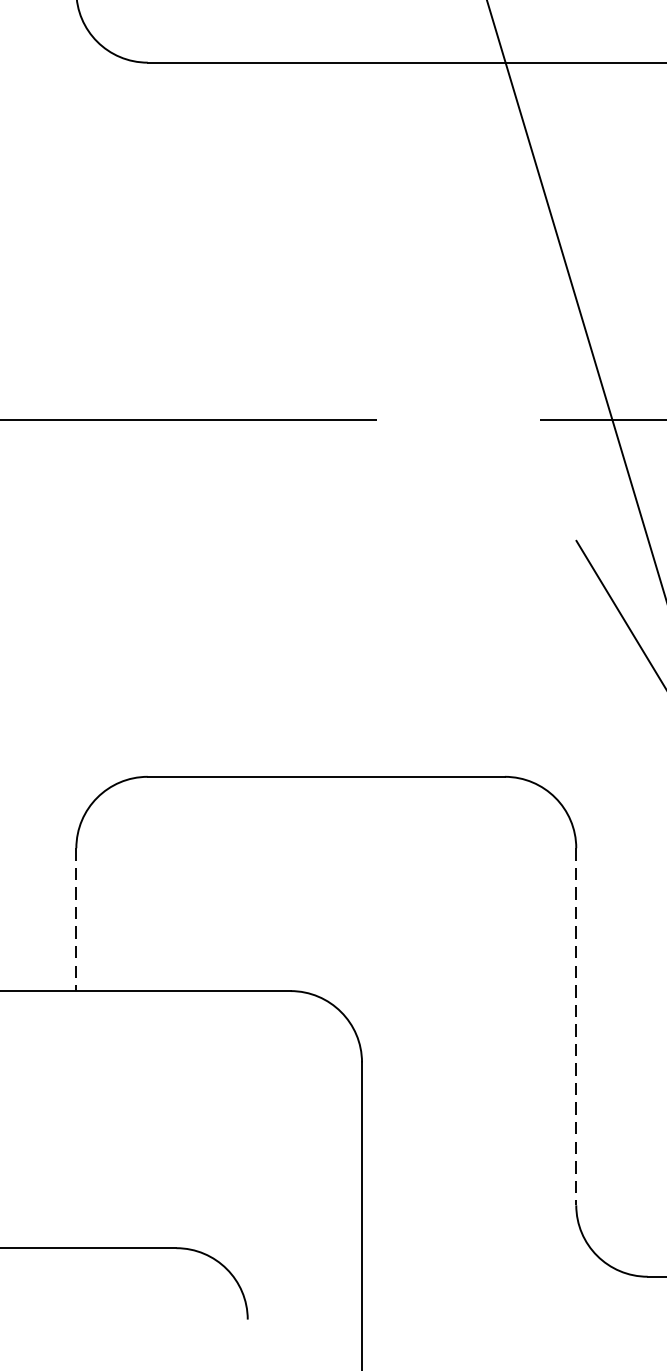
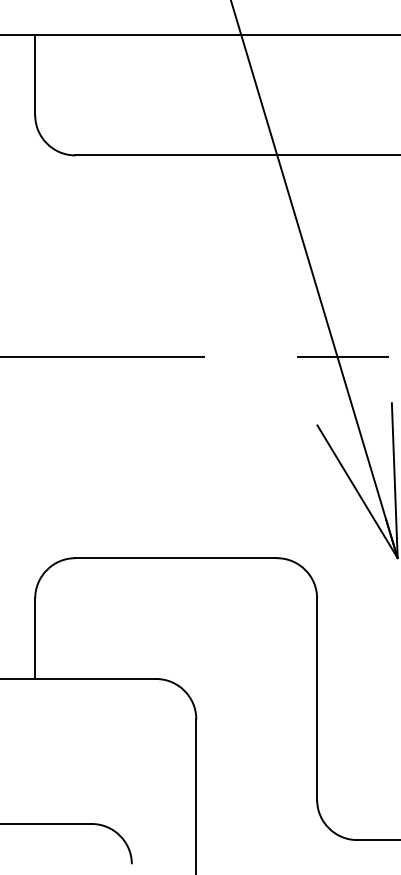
line: (76, 921) -> (35, 639), dashed -> solid
line: (576, 1027) -> (317, 699), dashed -> solid

